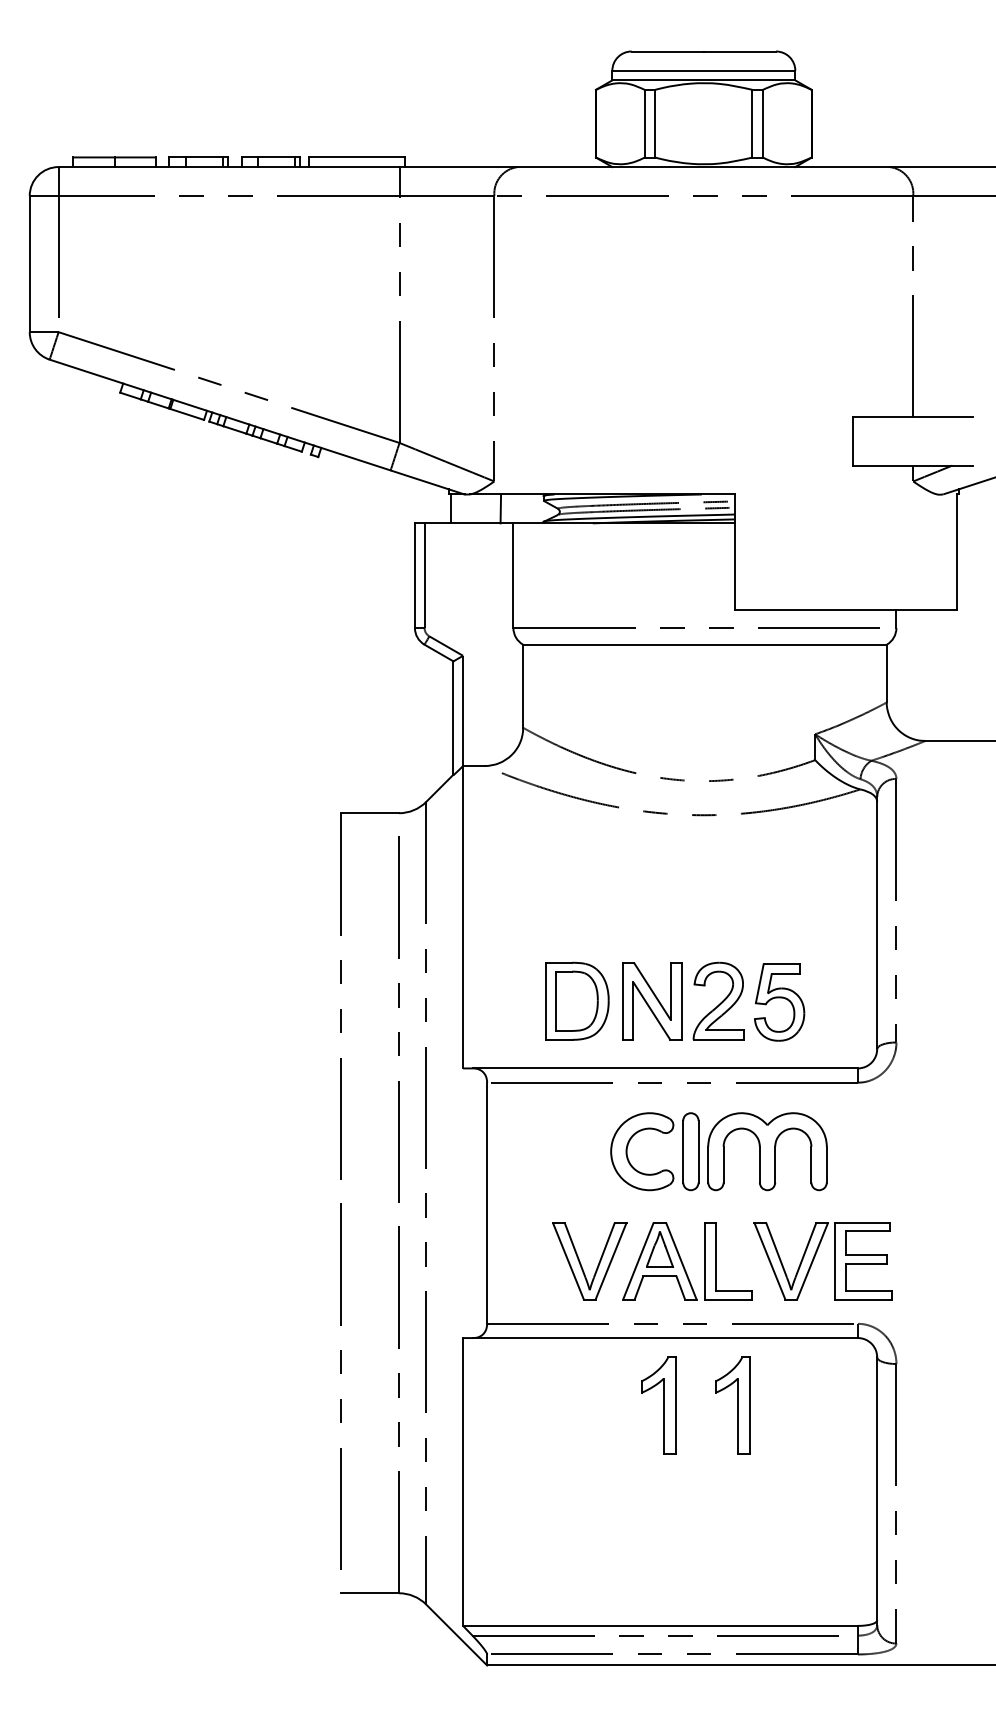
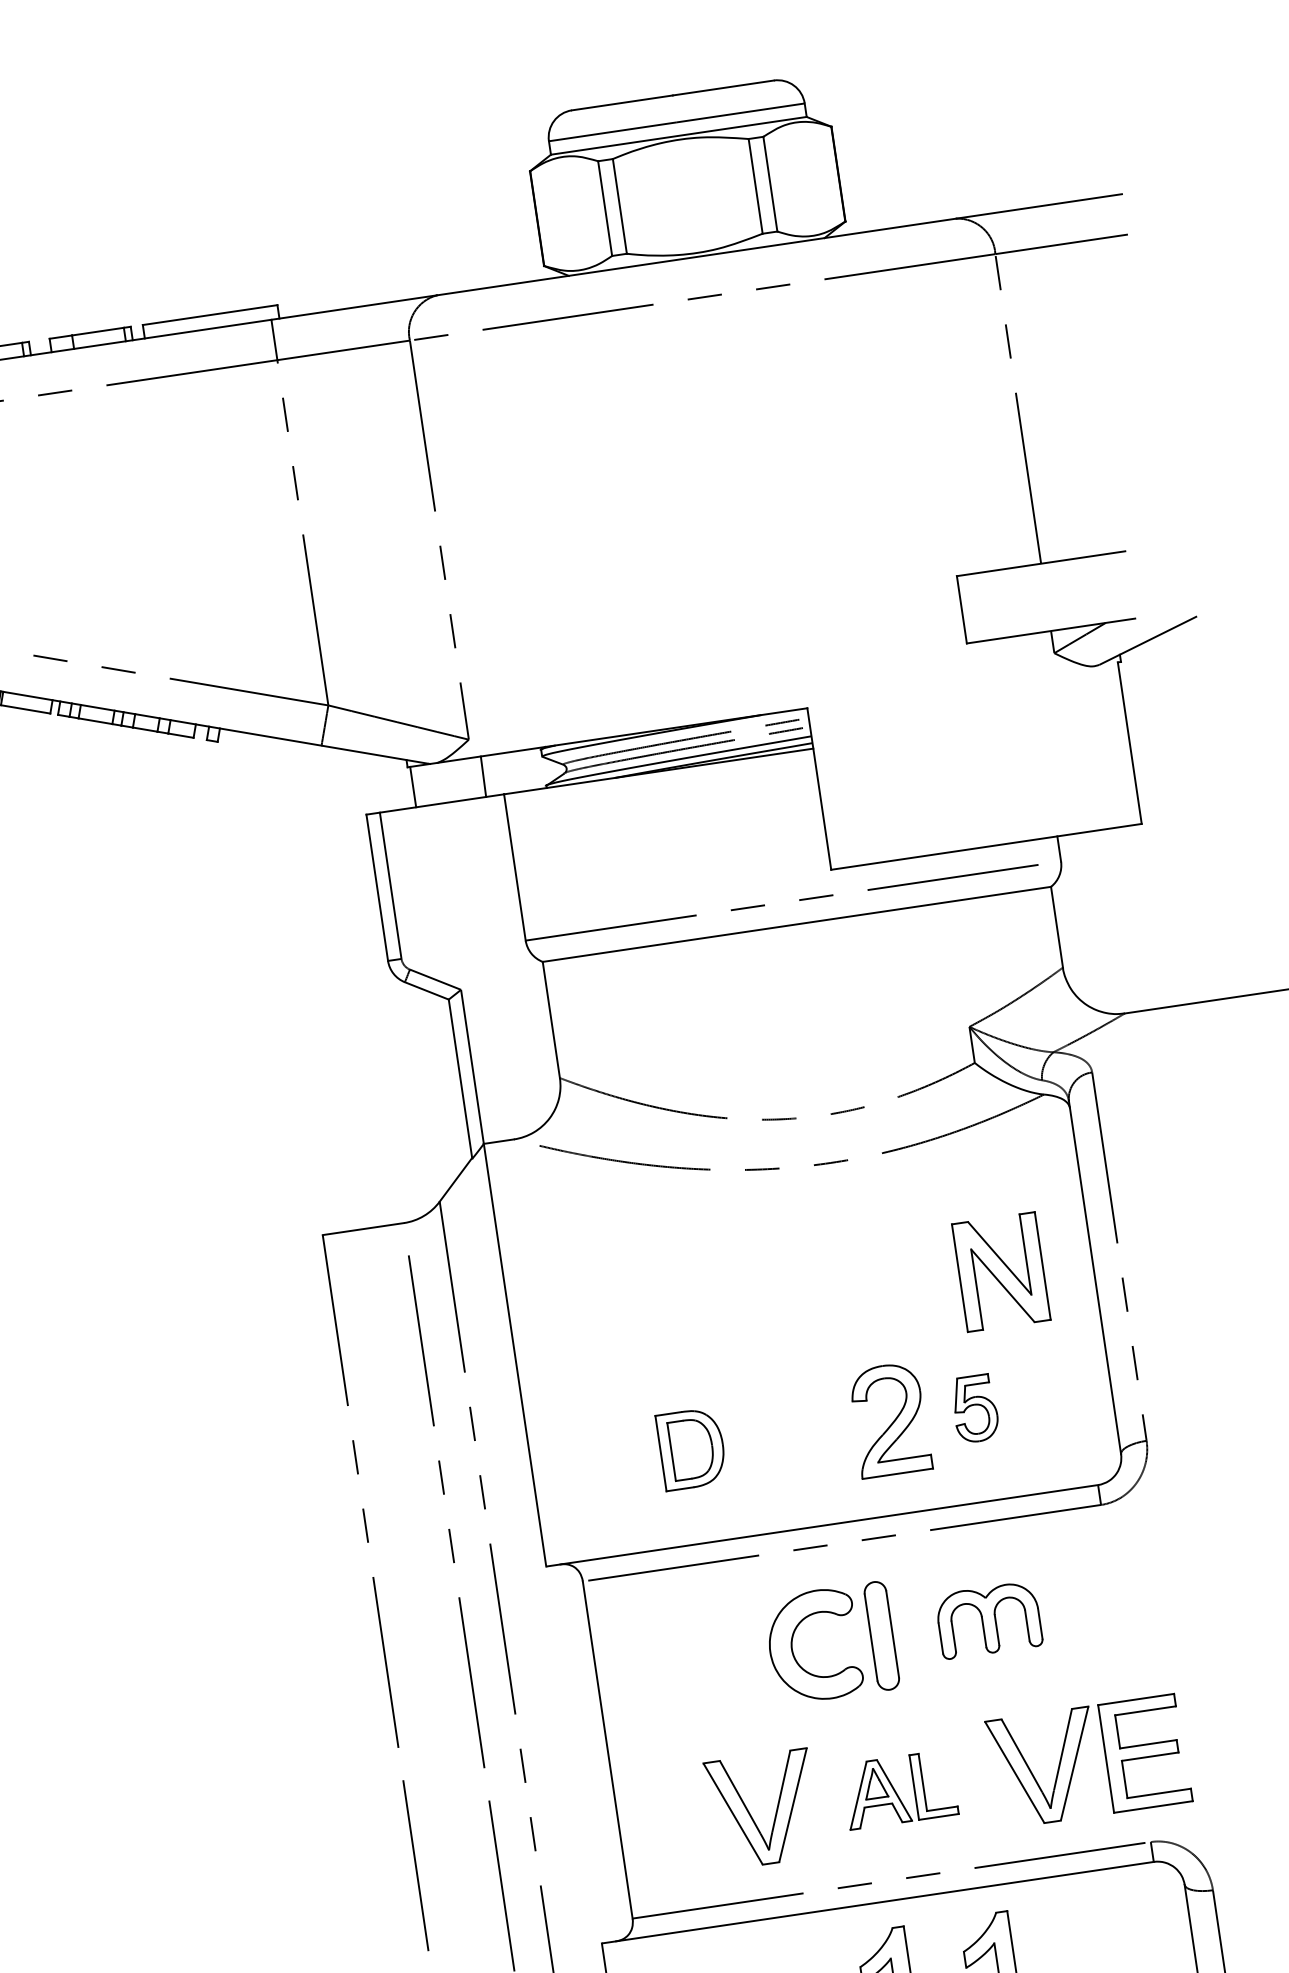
part: (577, 1000) -> (692, 1447), size x0.7
part: (652, 1001) -> (1001, 1272), moved
part: (779, 1002) -> (974, 1409), size x0.6
part: (767, 1151) -> (988, 1619), size x0.6
part: (687, 1261) -> (899, 1790), size x0.6

